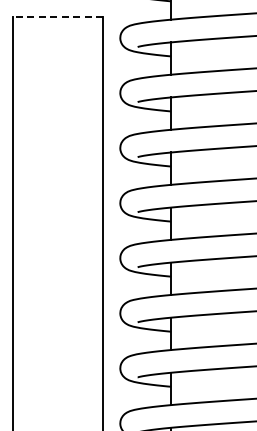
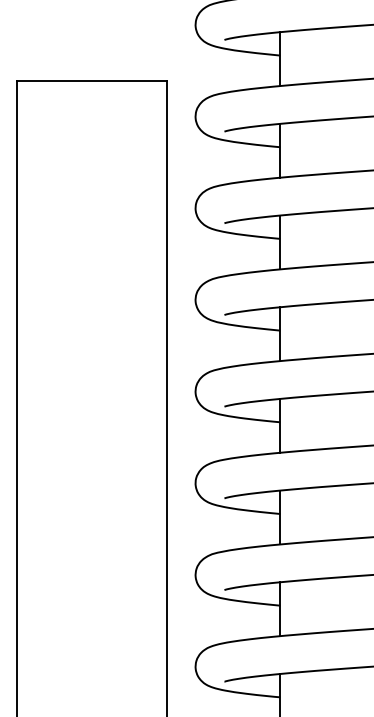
line: (57, 16) -> (90, 80), dashed -> solid

